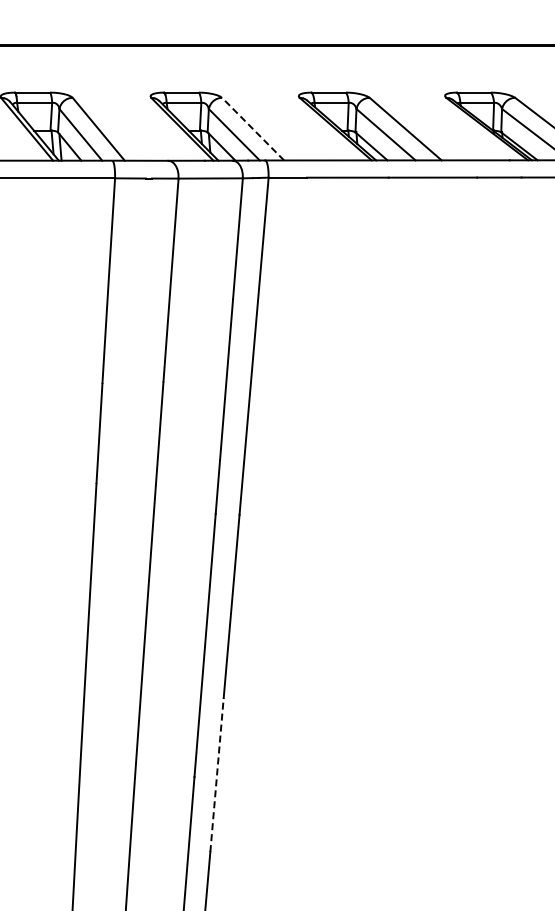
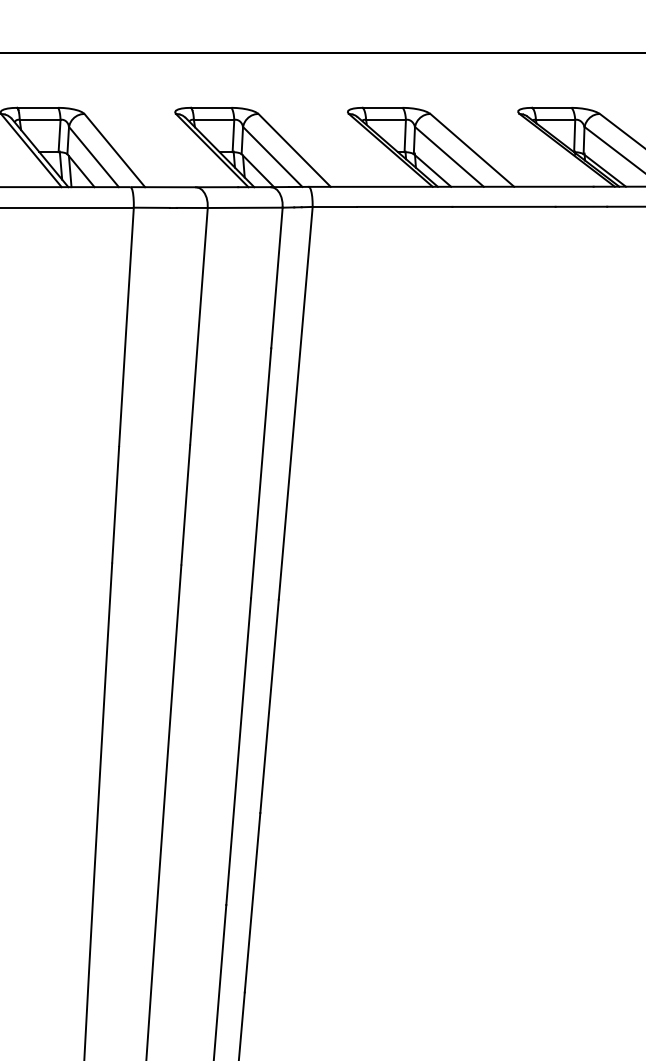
line: (252, 128) -> (293, 149), dashed -> solid
line: (217, 774) -> (253, 902), dashed -> solid

